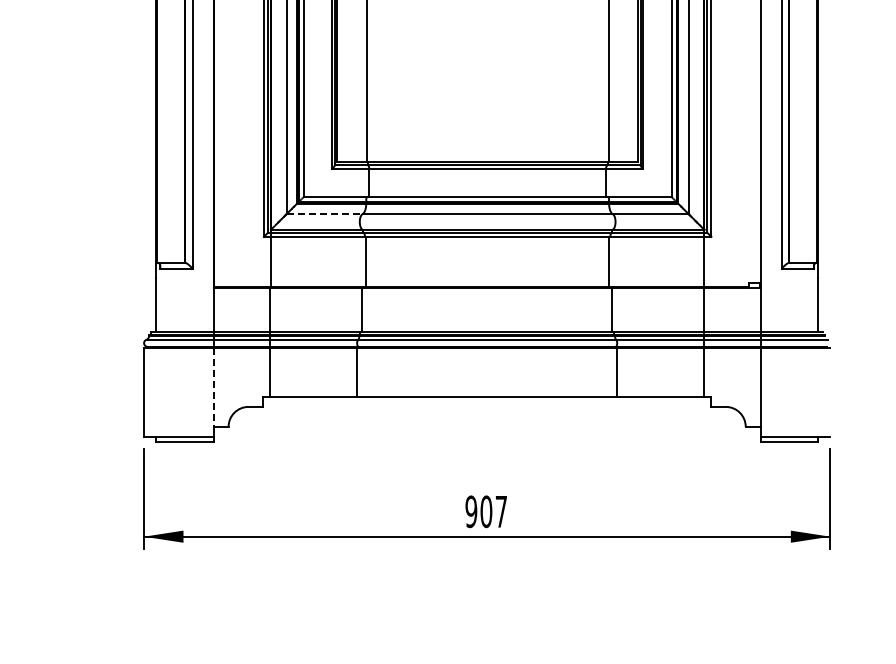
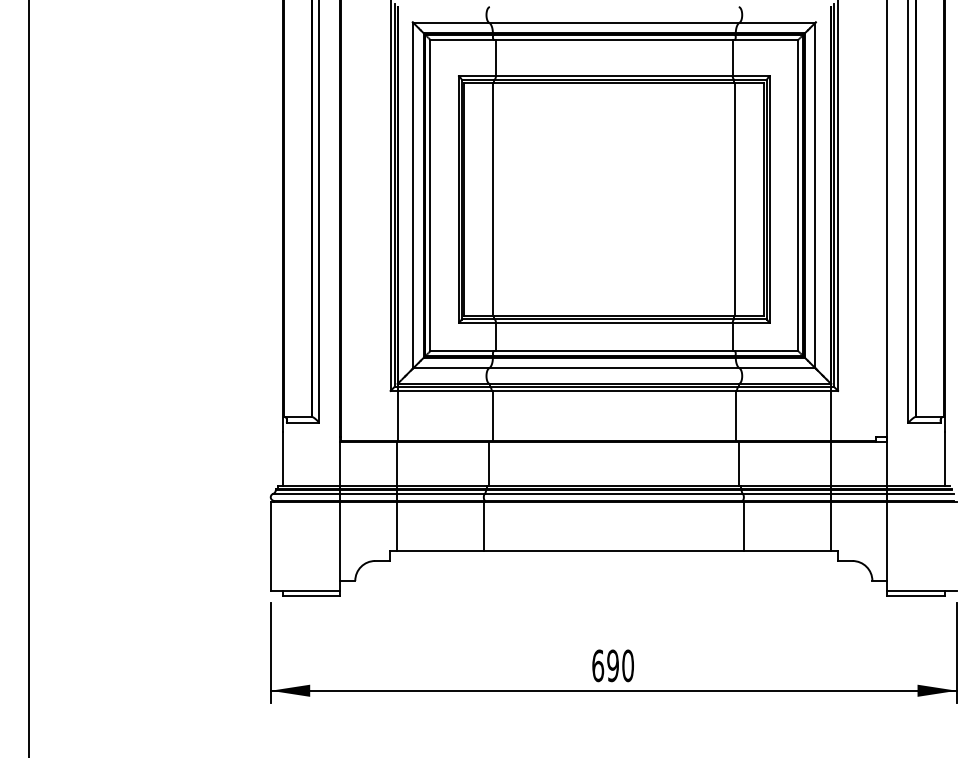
line: (324, 214) -> (451, 368), dashed -> solid
line: (213, 388) -> (340, 542), dashed -> solid
text: (485, 511) -> (612, 665), 907 -> 690

